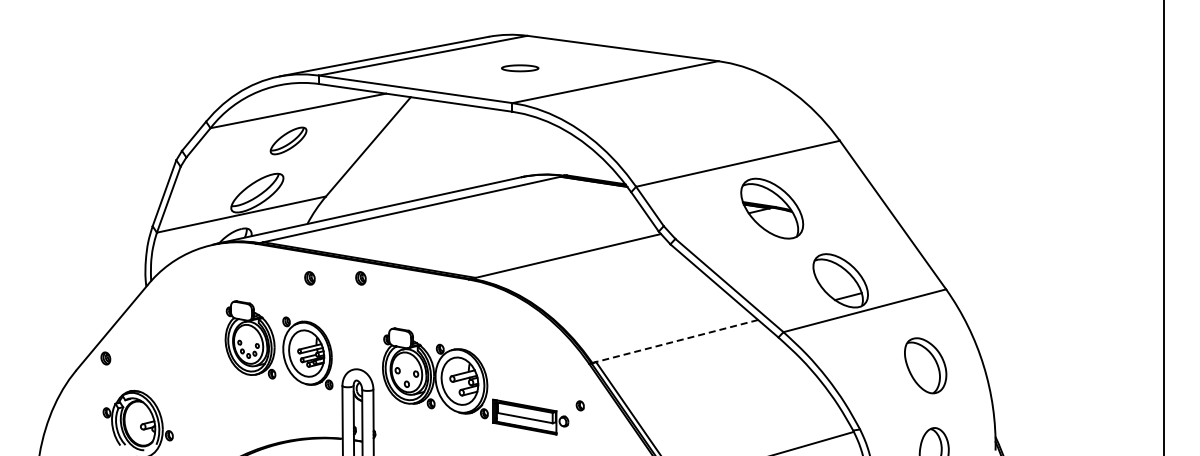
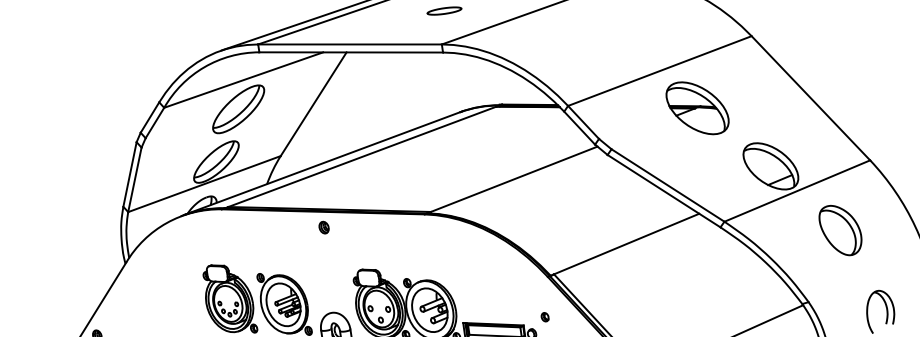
part: (288, 140) -> (238, 108), size x1.67
part: (309, 278) -> (276, 234), removed
line: (677, 341) -> (627, 244), dashed -> solid
part: (925, 365) -> (840, 230), moved

